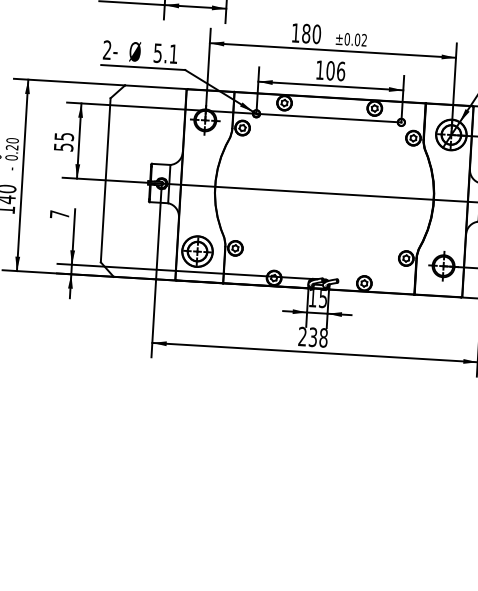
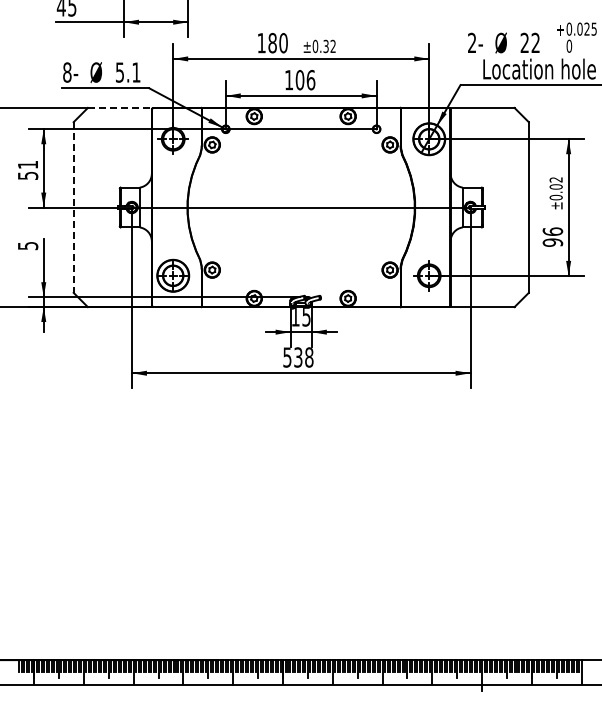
text: (356, 39) -> (325, 46), ±0.02 -> ±0.32
text: (107, 50) -> (67, 72), 2- -> 8-
line: (156, 86) -> (120, 107), solid -> dashed
text: (64, 136) -> (28, 164), 55 -> 51
line: (105, 181) -> (73, 208), solid -> dashed
text: (60, 215) -> (28, 246), 7 -> 5
text: (302, 336) -> (287, 357), 238 -> 538

